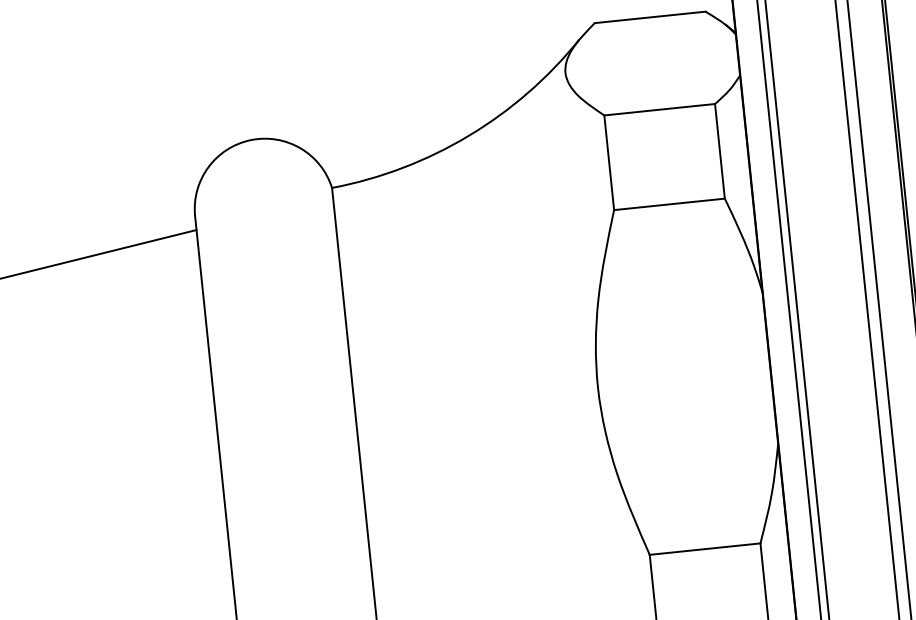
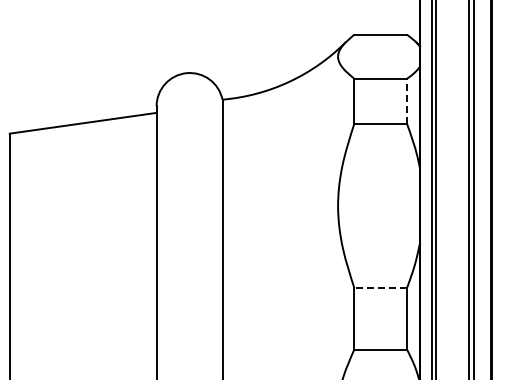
line: (720, 151) -> (407, 101), solid -> dashed
line: (704, 550) -> (380, 288), solid -> dashed

